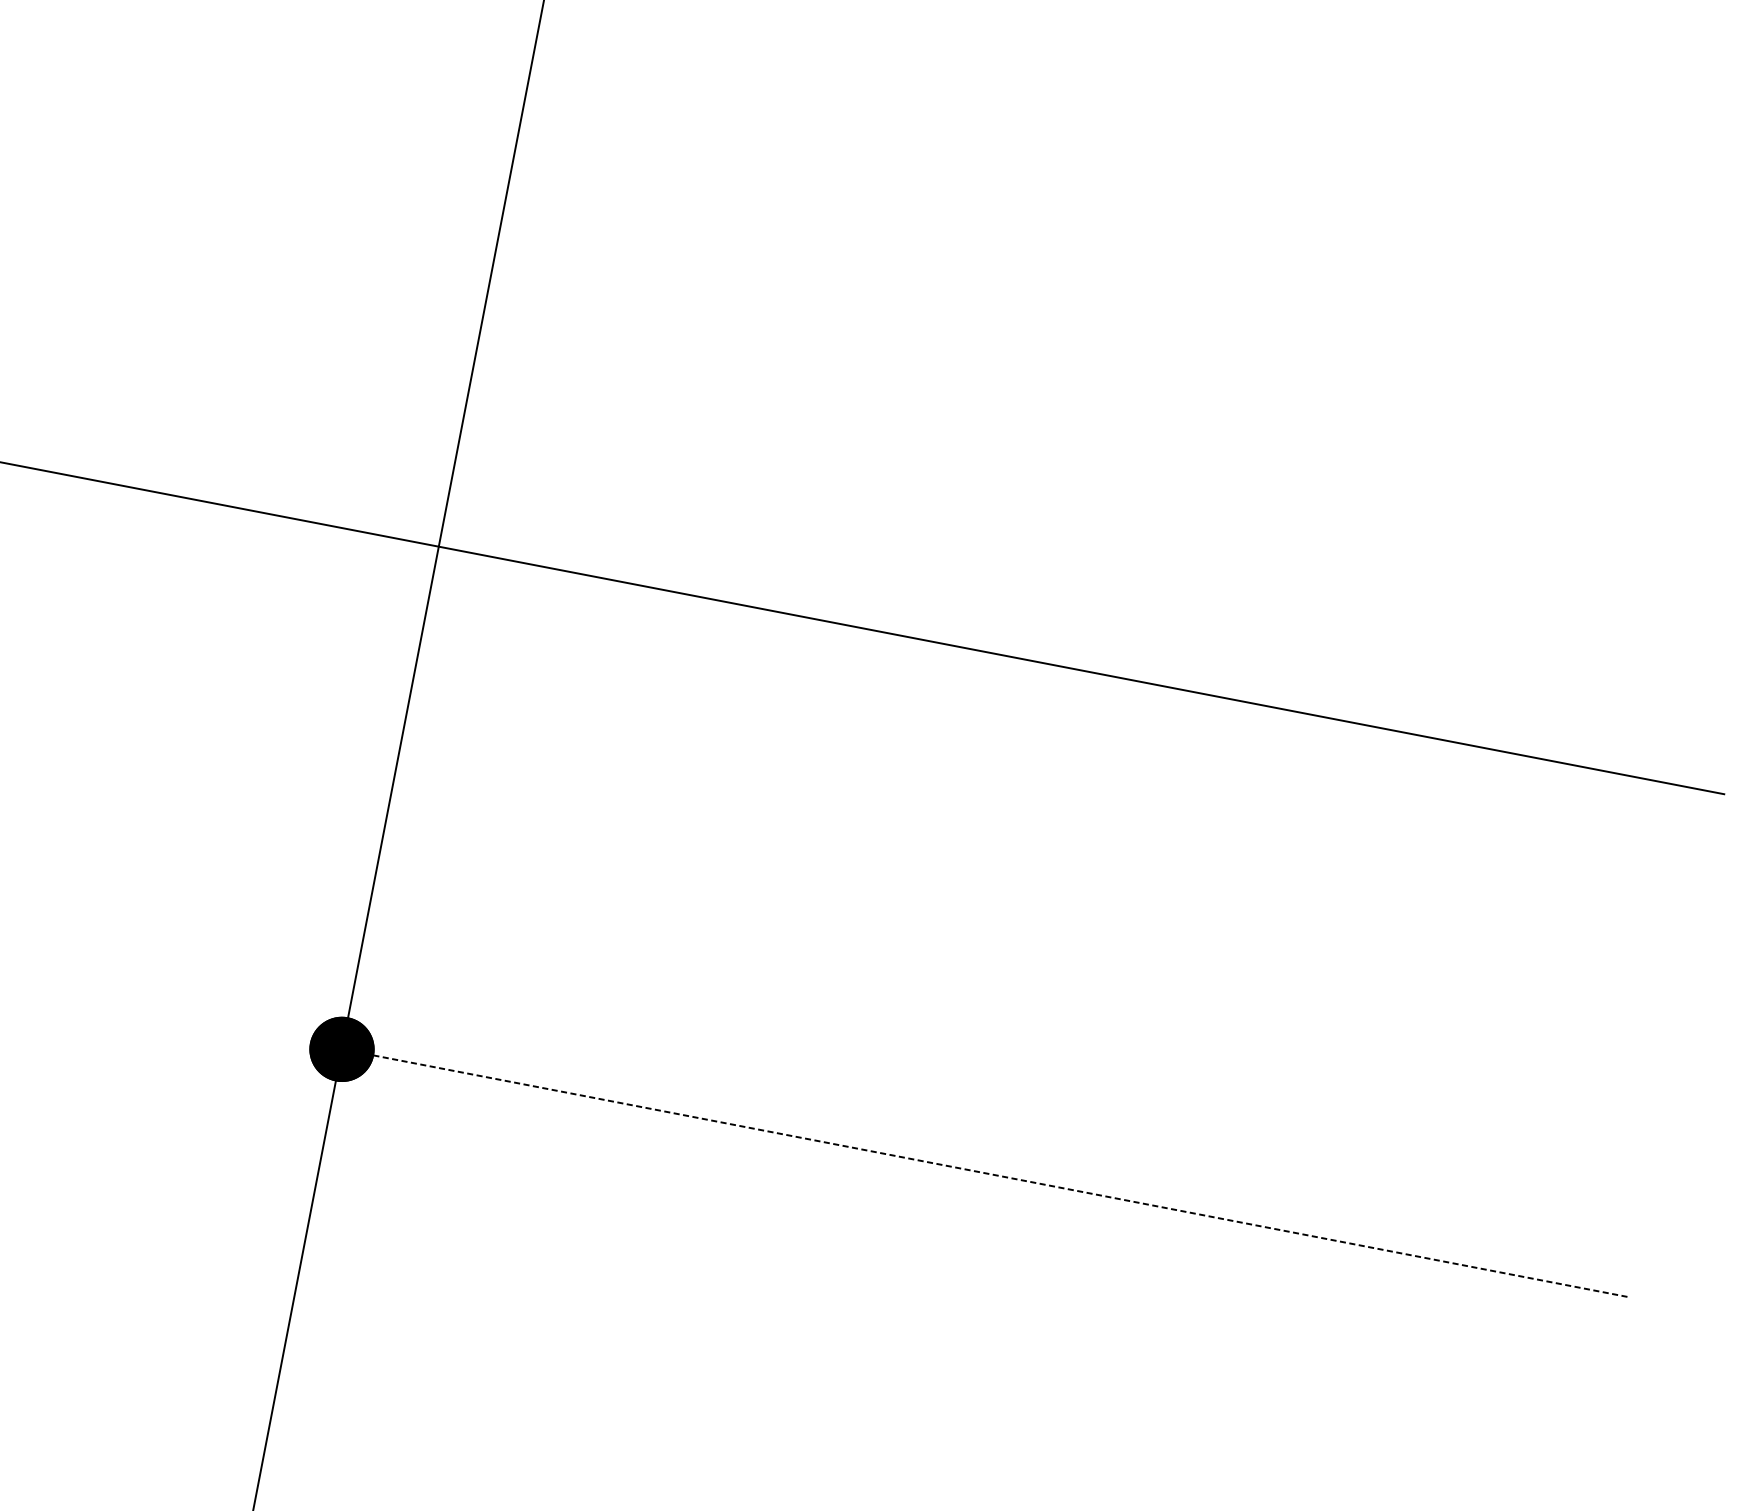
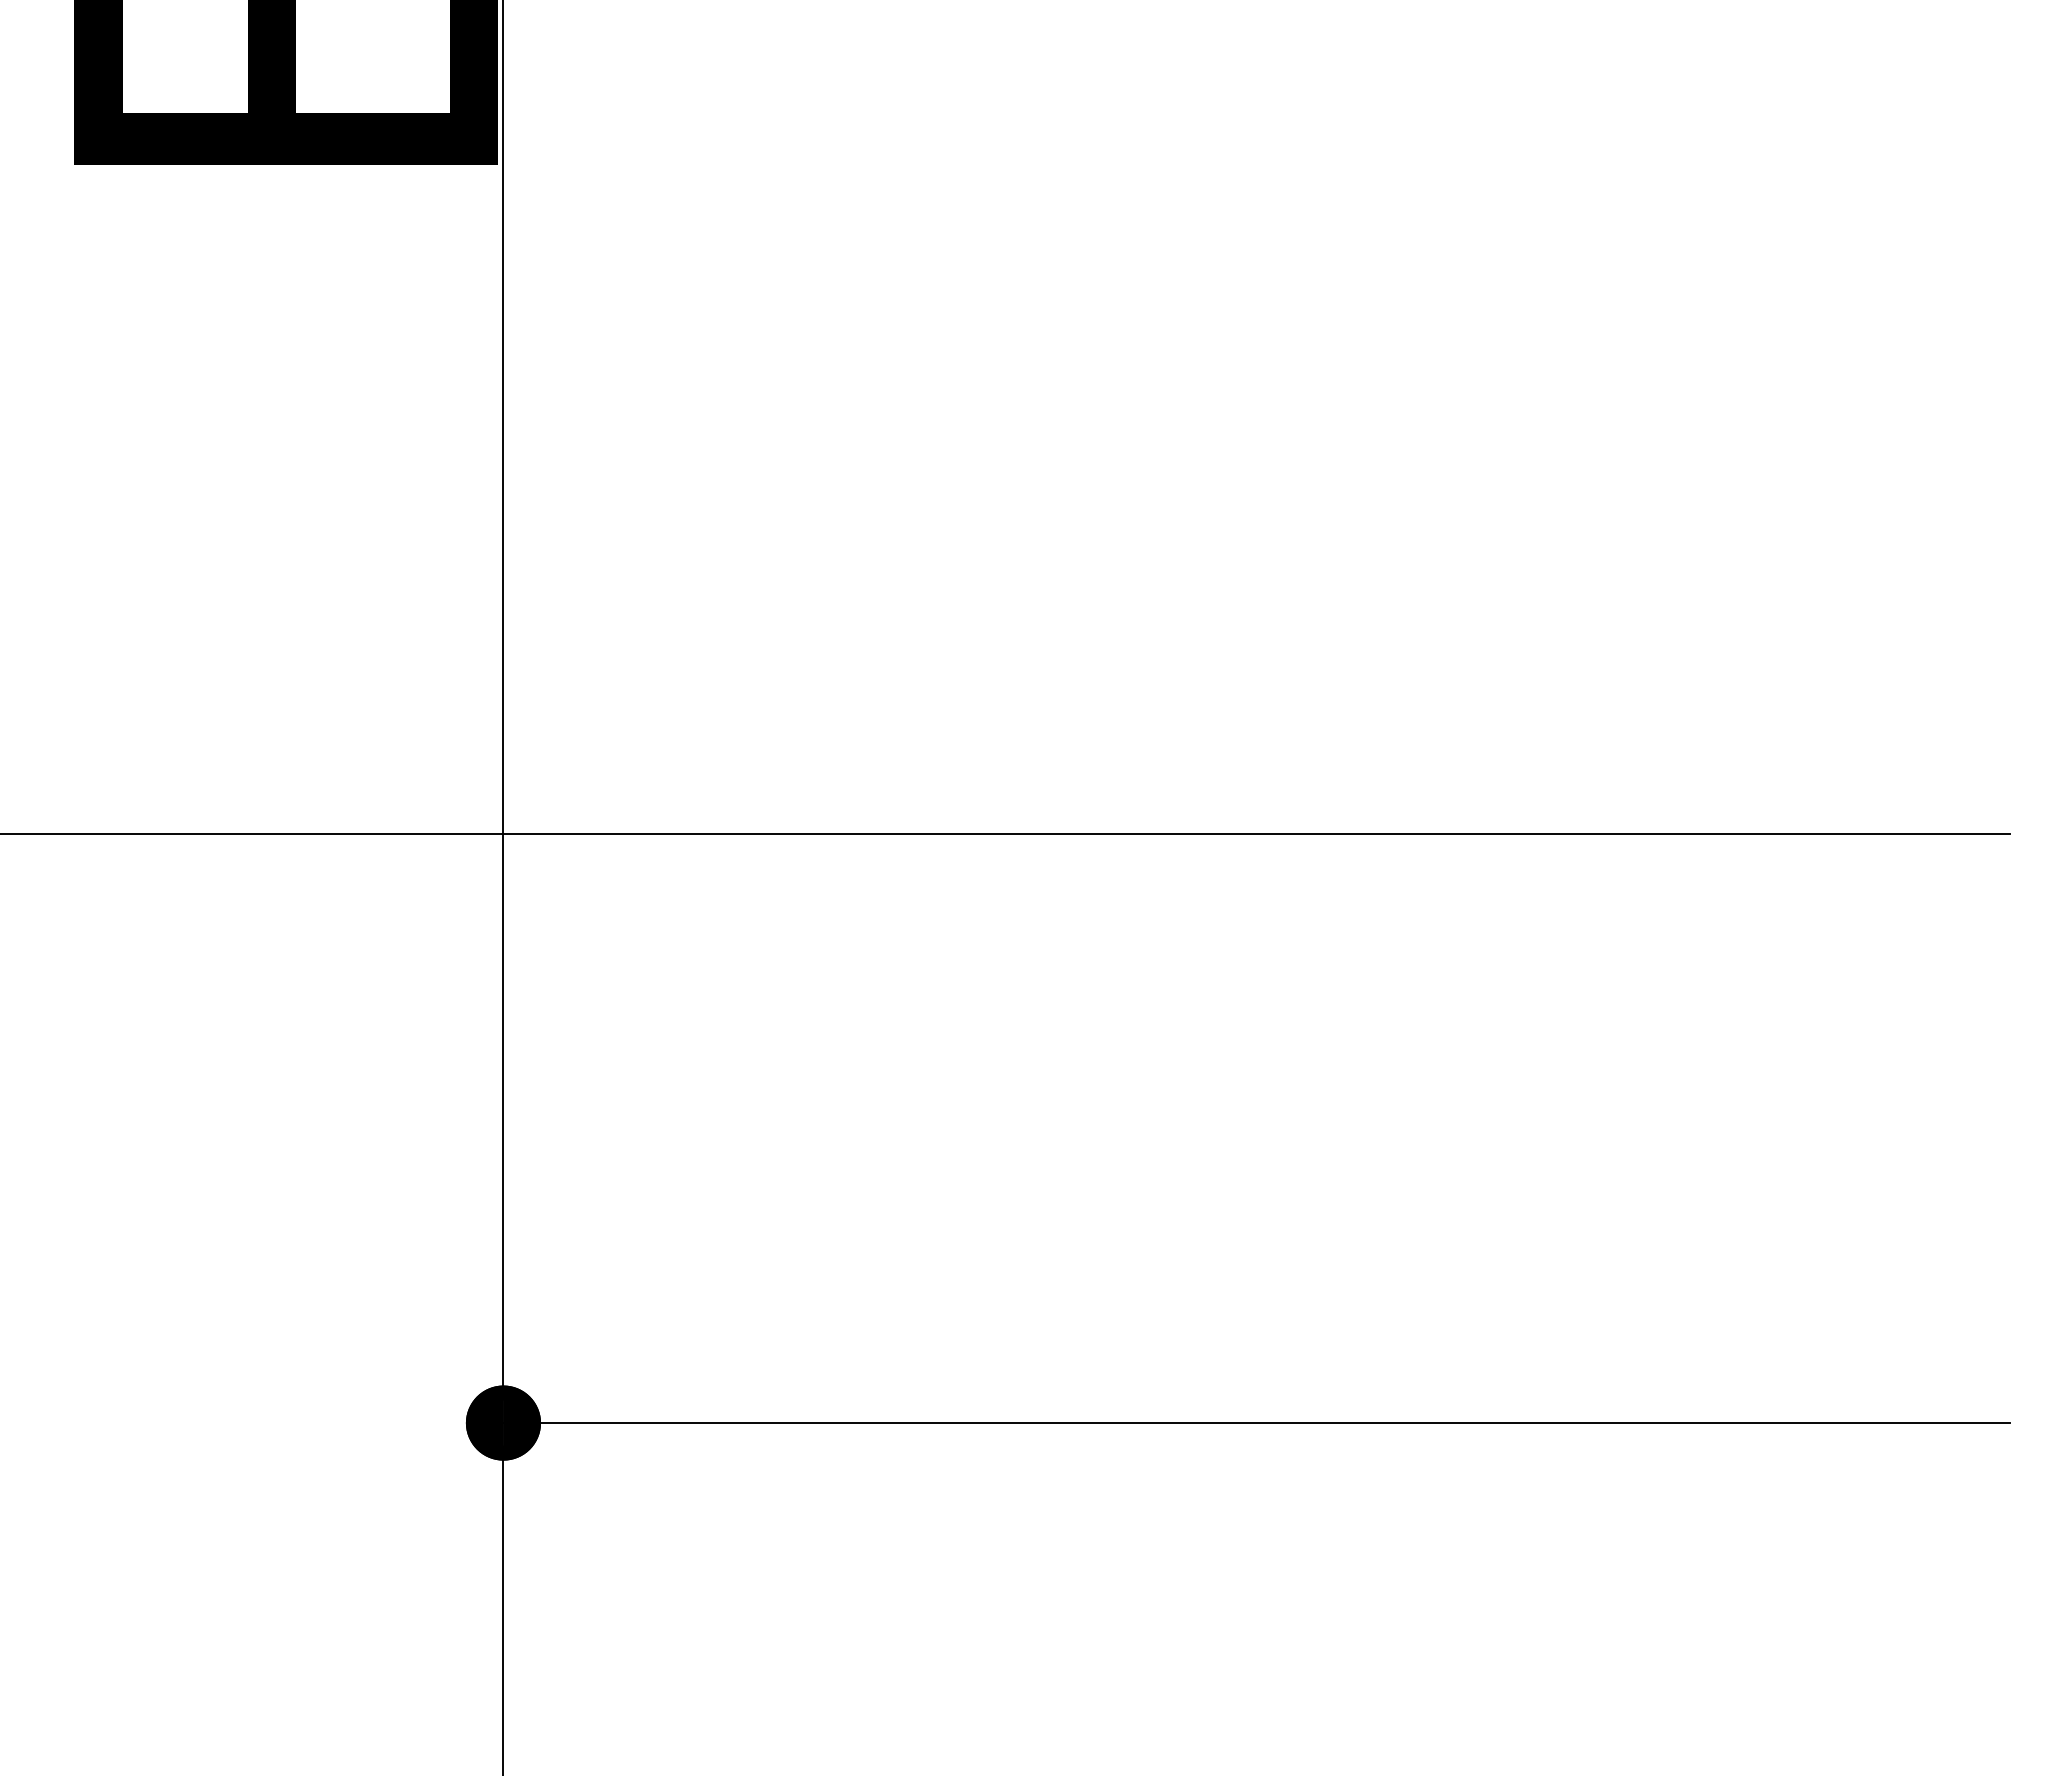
line: (982, 1173) -> (1254, 1423), dashed -> solid

